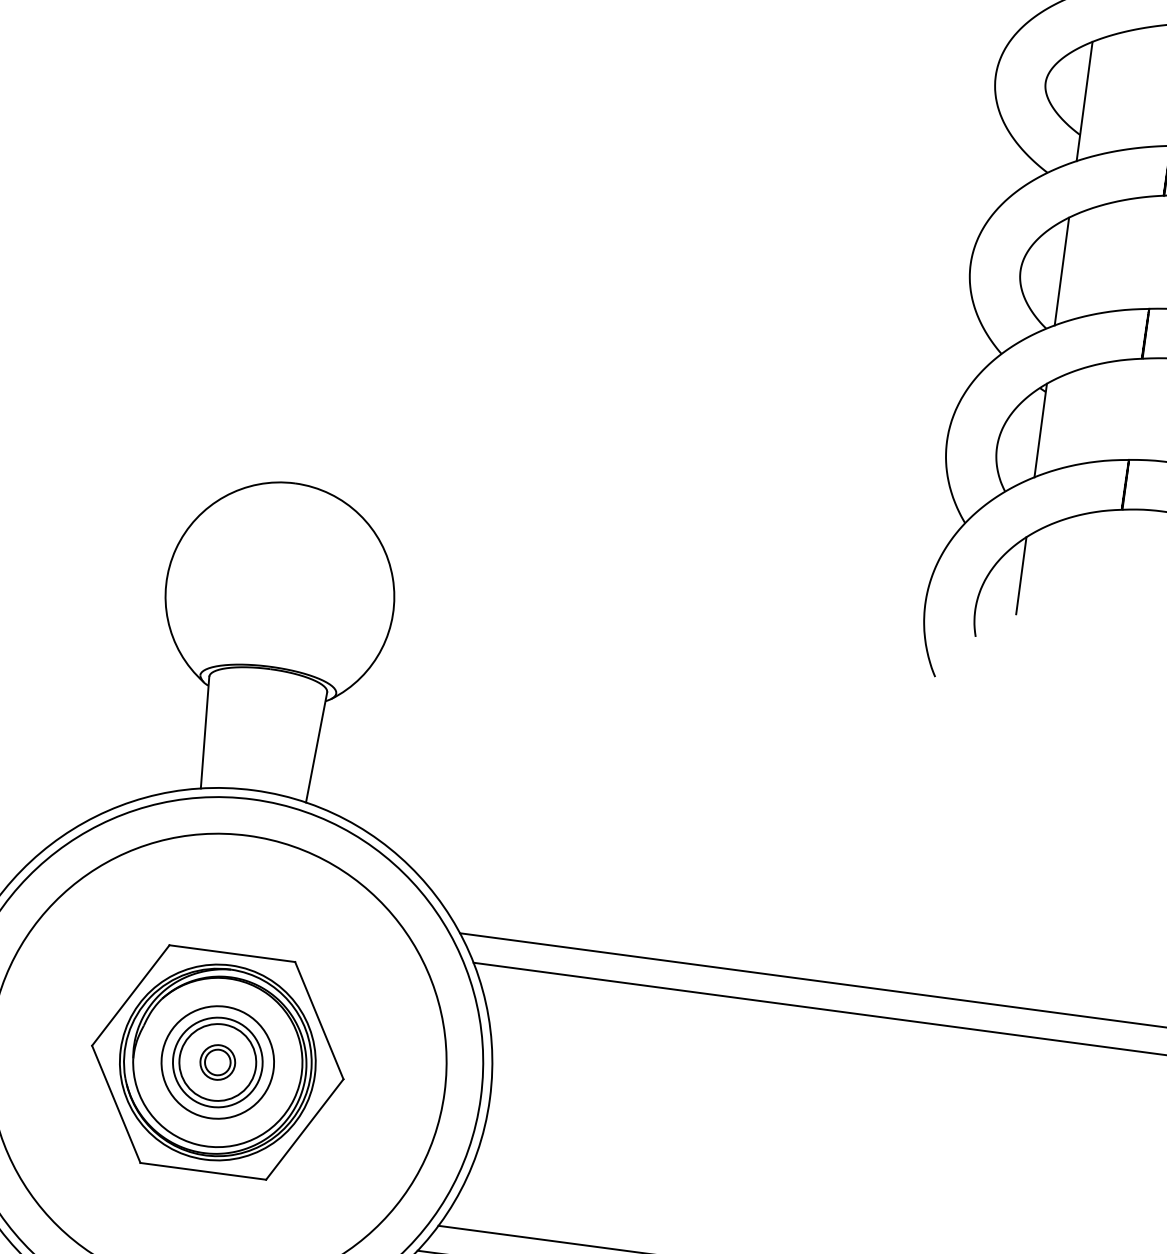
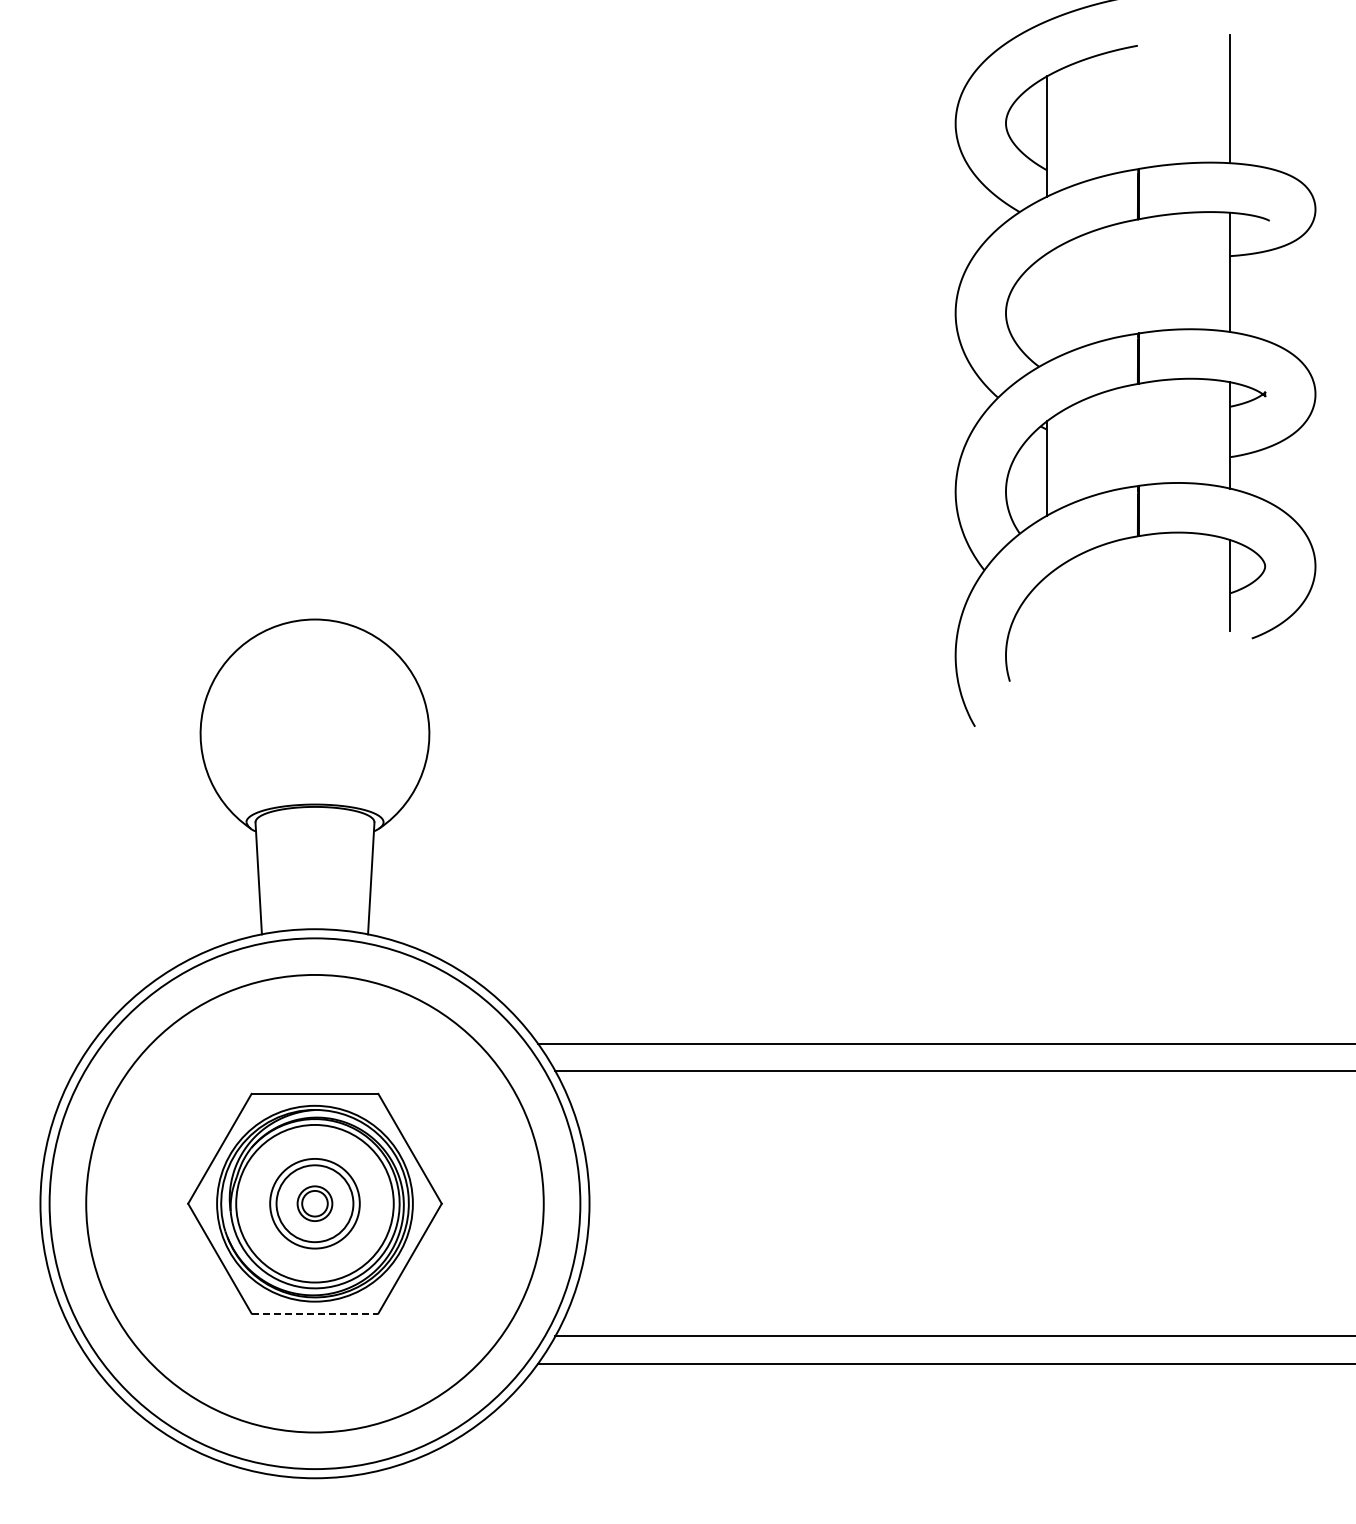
line: (1062, 271) -> (1047, 307), removed
line: (1021, 575) -> (1047, 614), removed
circle: (217, 1062) -> (314, 1203), size x1.4
line: (203, 1171) -> (315, 1313), solid -> dashed

